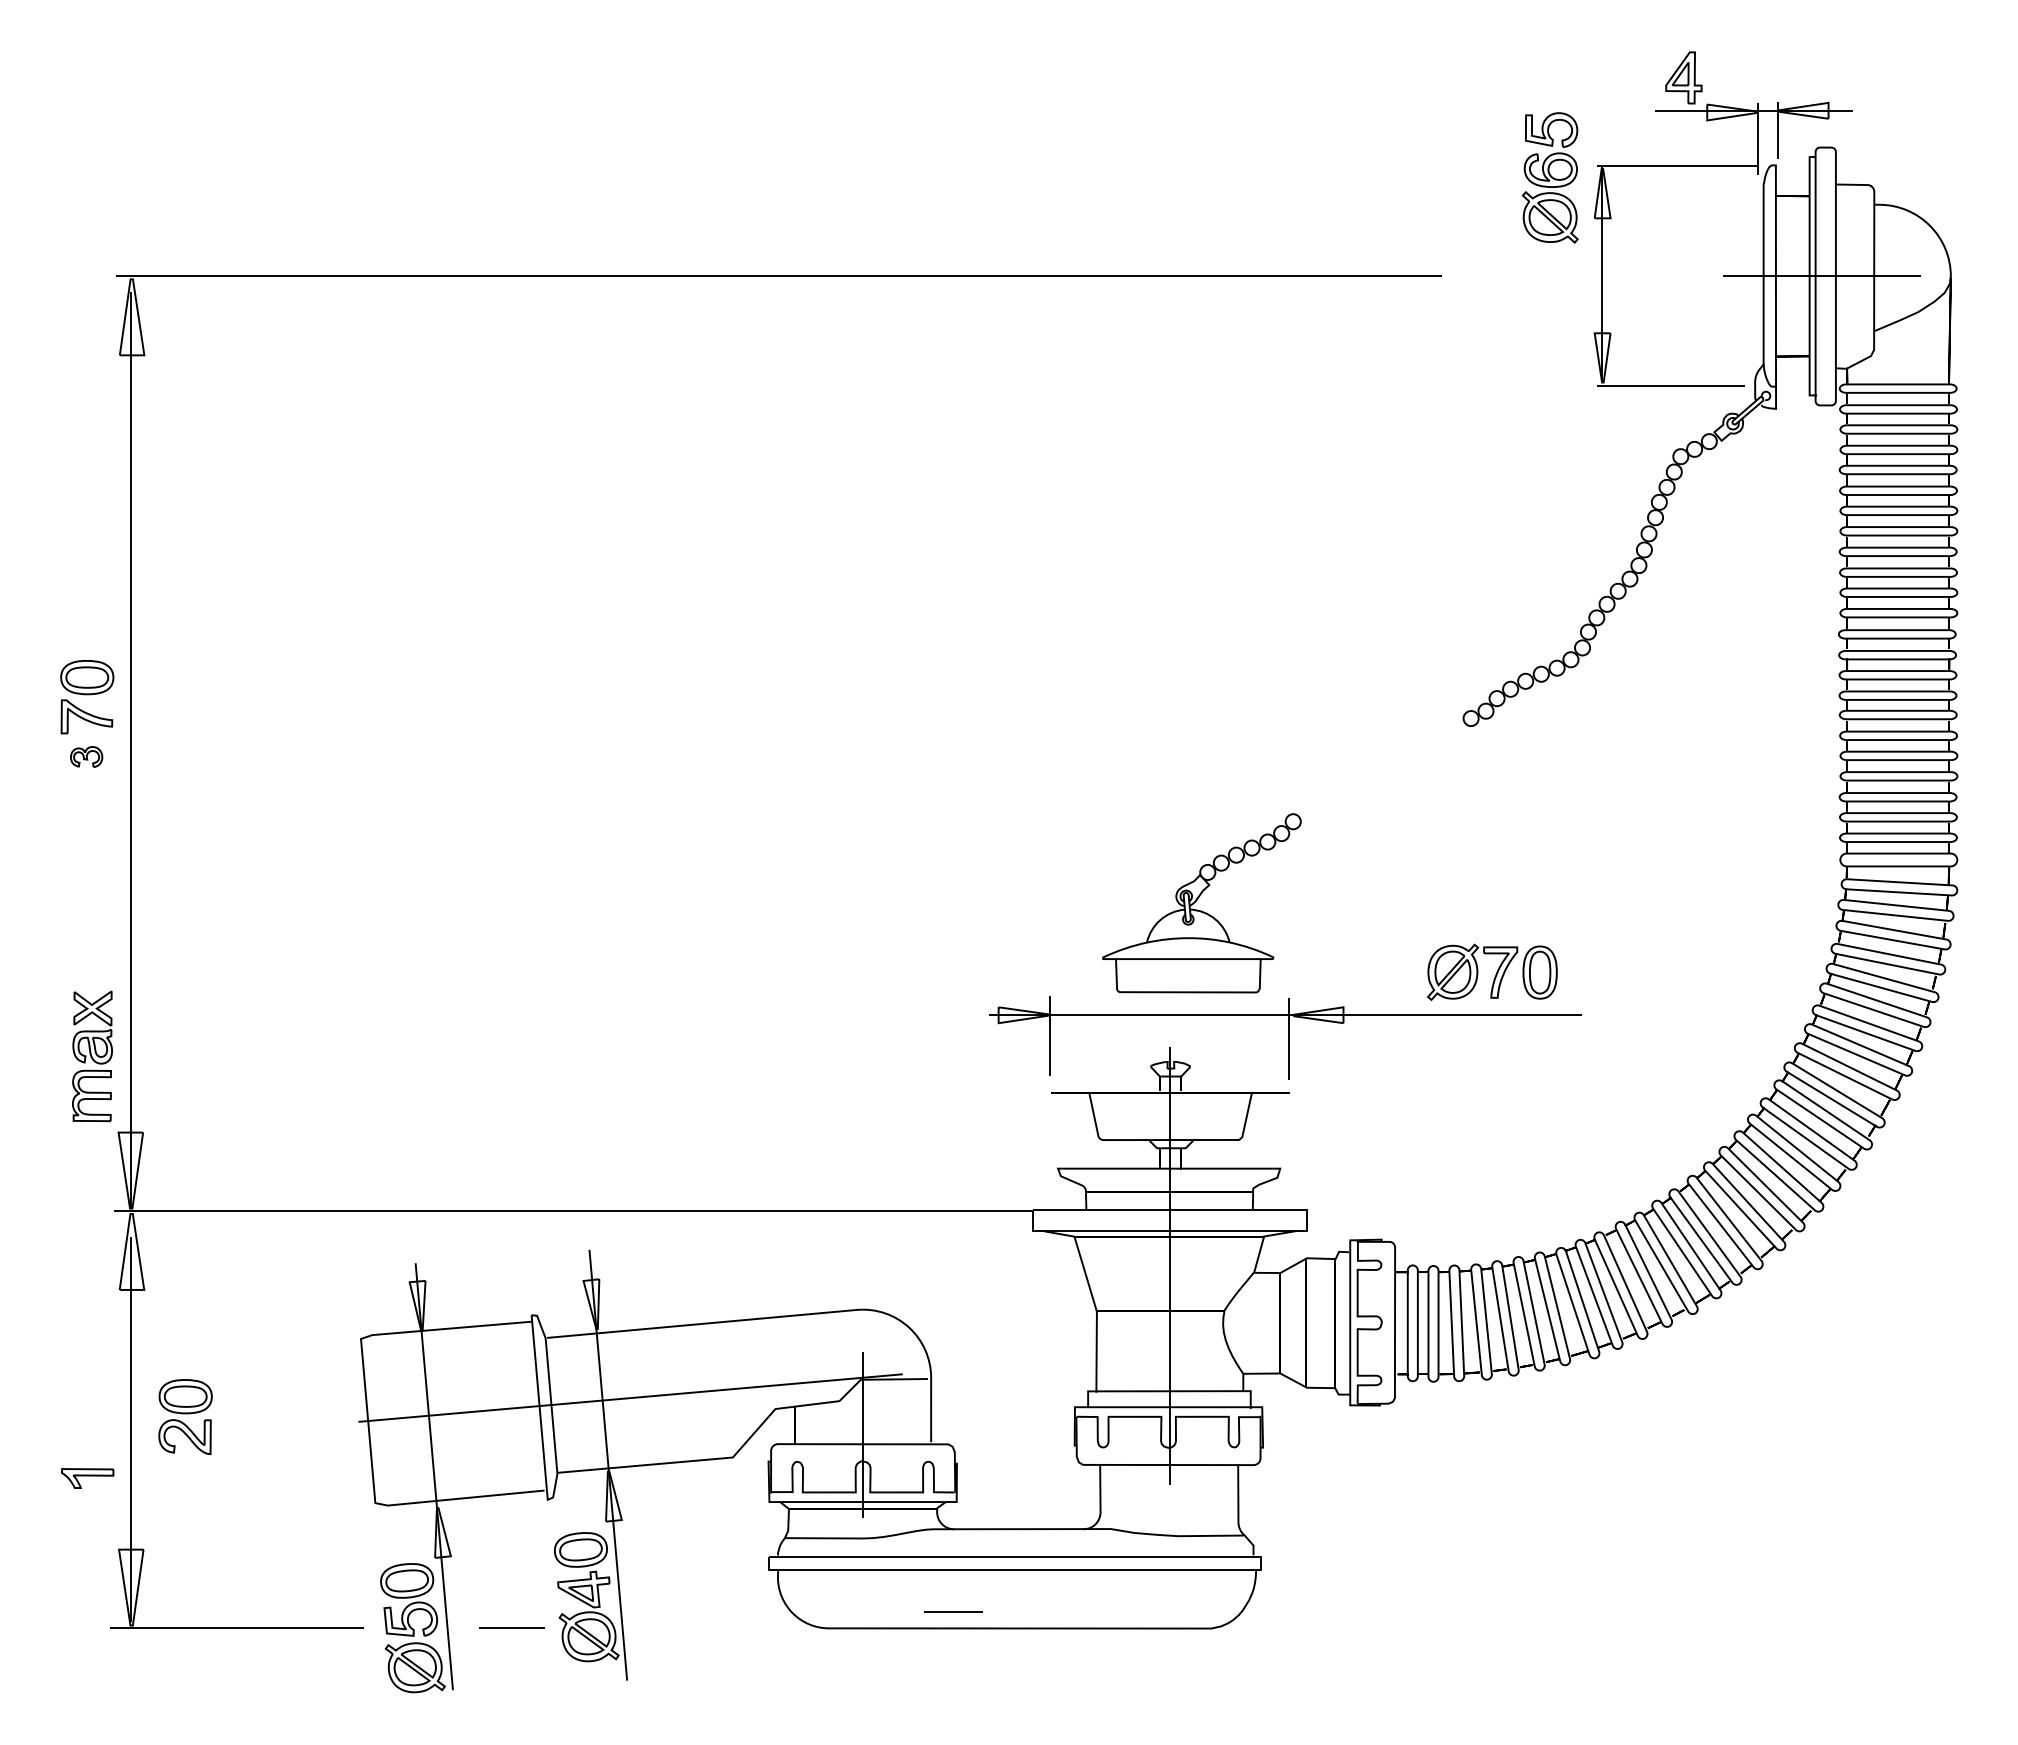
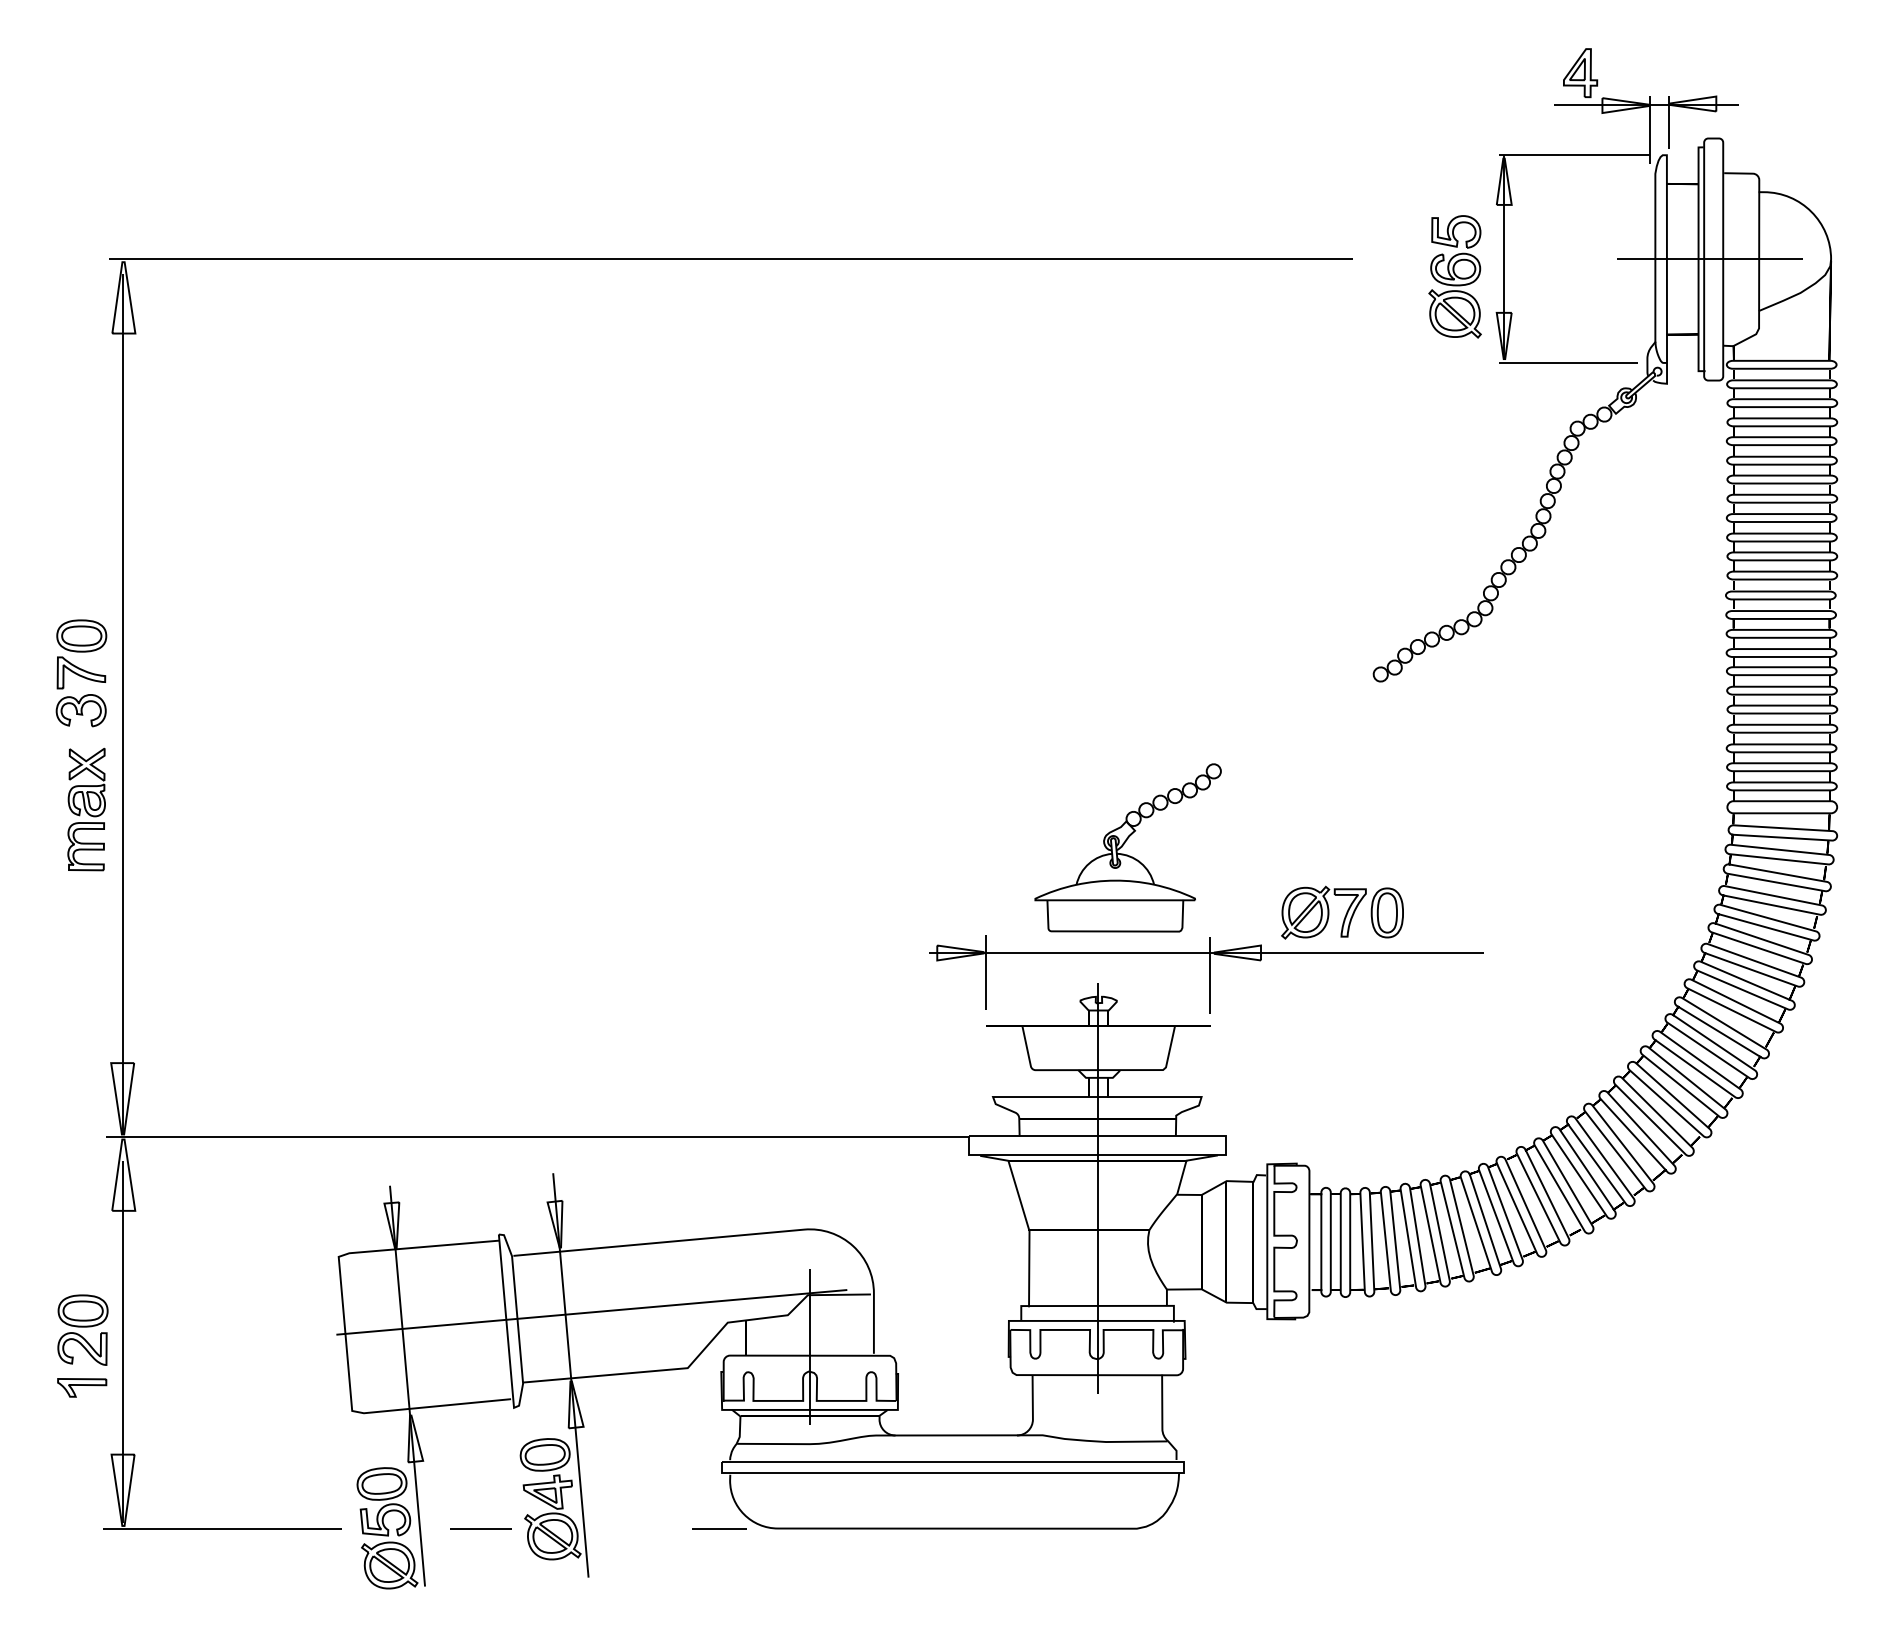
part: (1549, 177) -> (1454, 276), moved
part: (86, 756) -> (81, 710), size x1.67
part: (1492, 971) -> (1342, 911), moved
part: (92, 1056) -> (86, 809), moved
part: (185, 1416) -> (82, 1329), moved
line: (953, 1611) -> (719, 1527), moved

